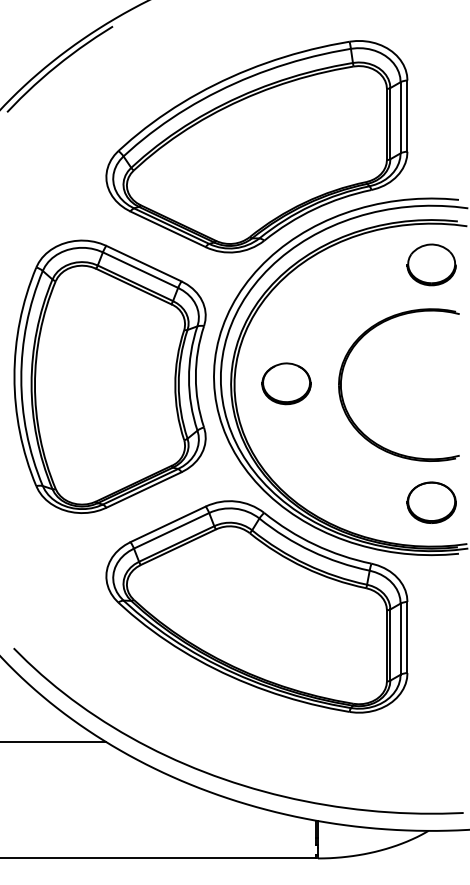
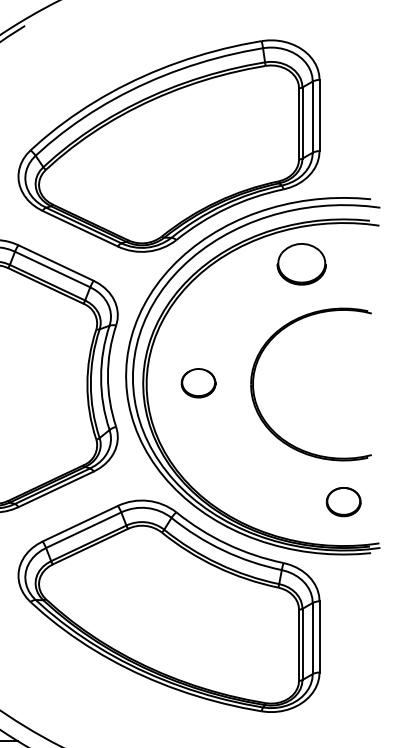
part: (431, 264) -> (301, 263), moved
part: (286, 383) -> (198, 382), size x0.7
part: (431, 502) -> (343, 501), size x0.7

